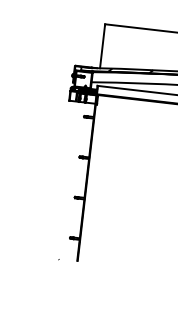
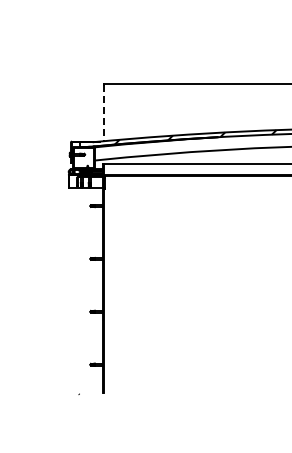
line: (102, 47) -> (103, 113), solid -> dashed

